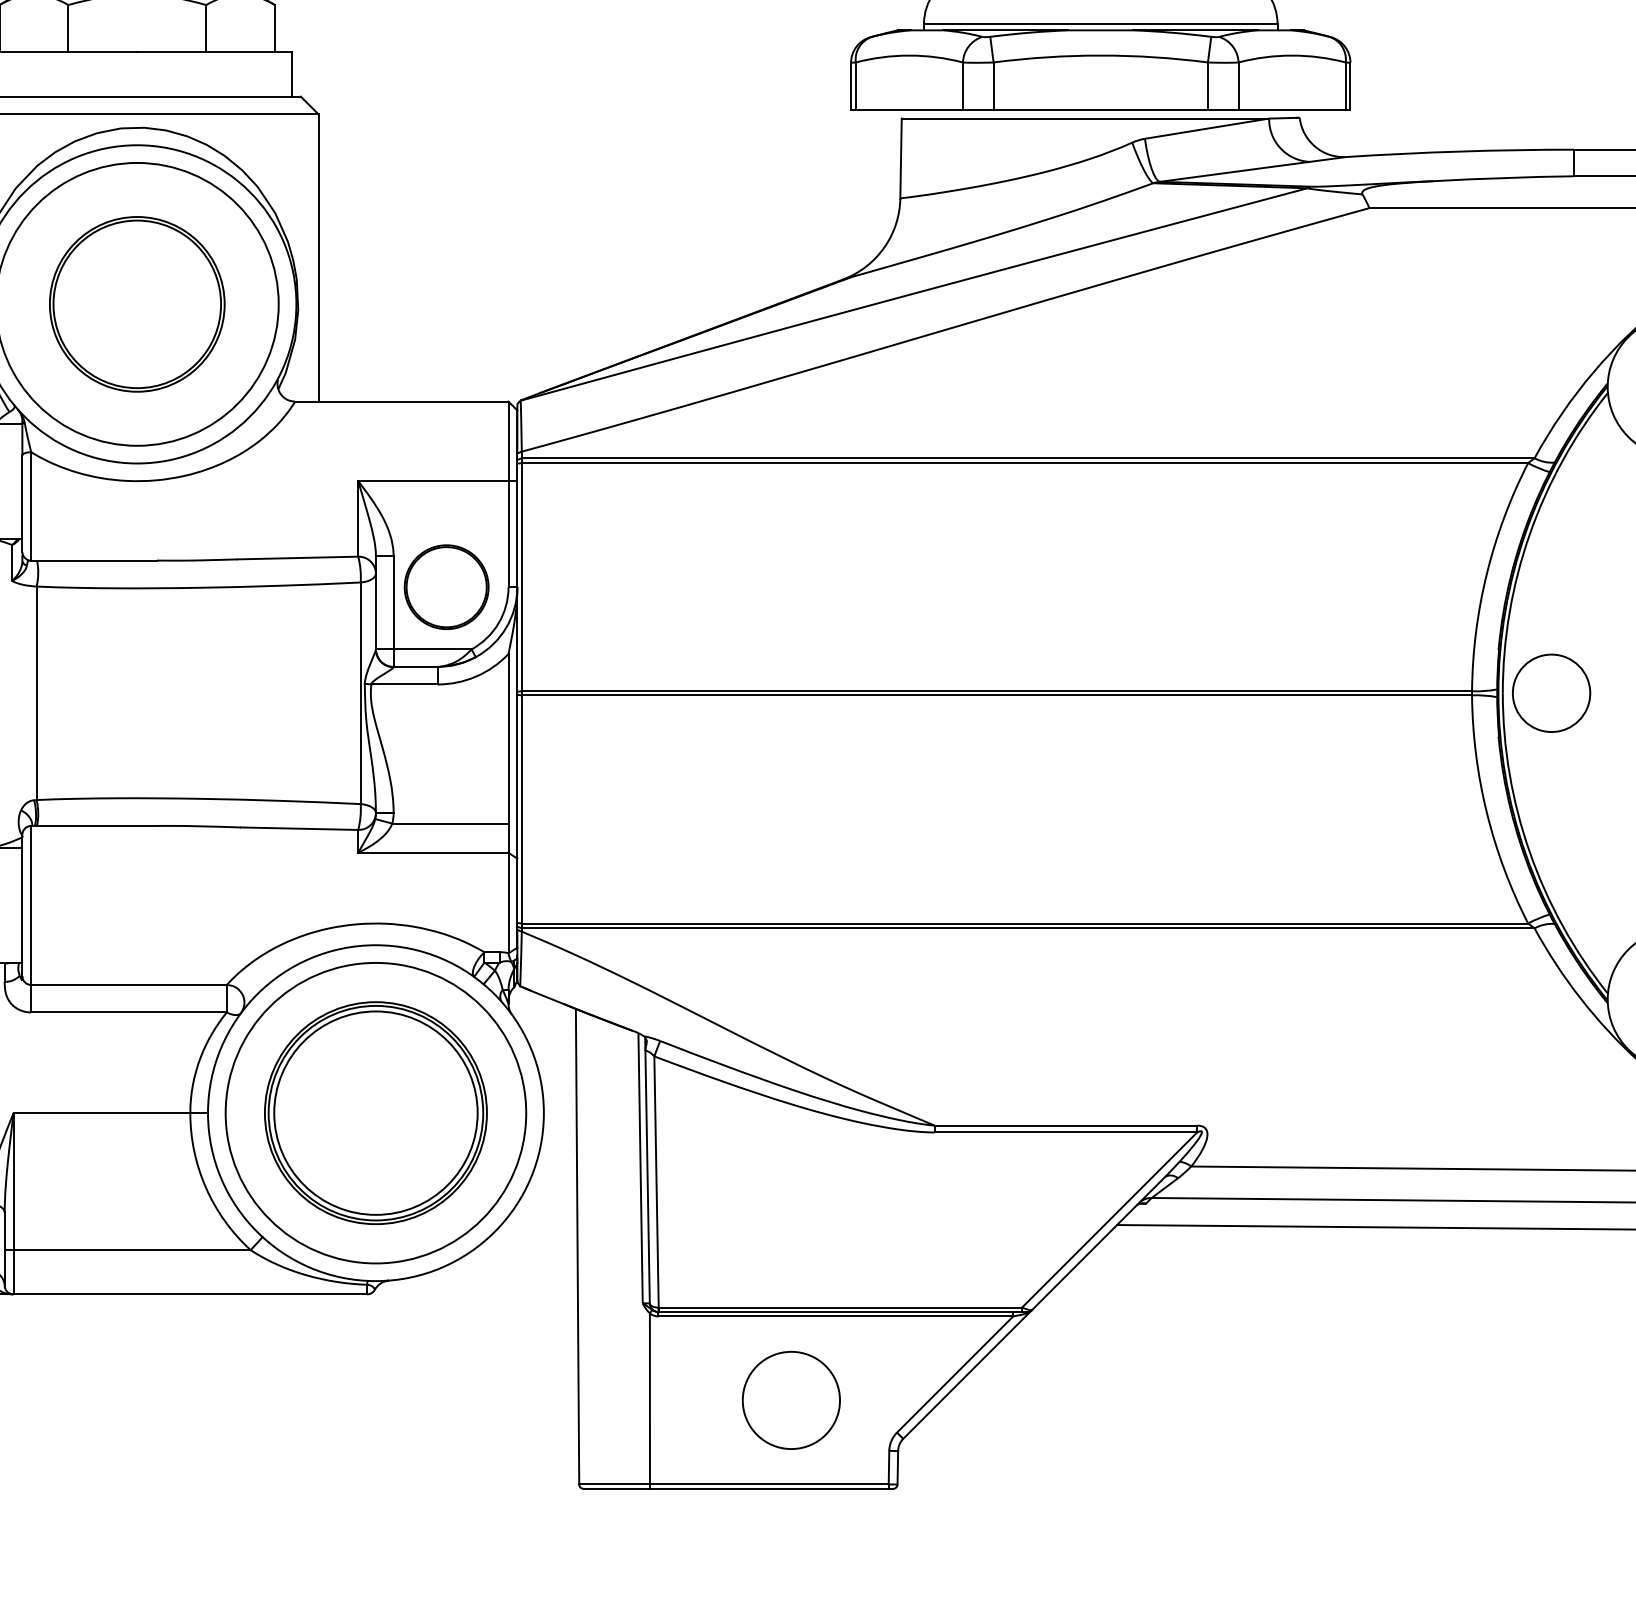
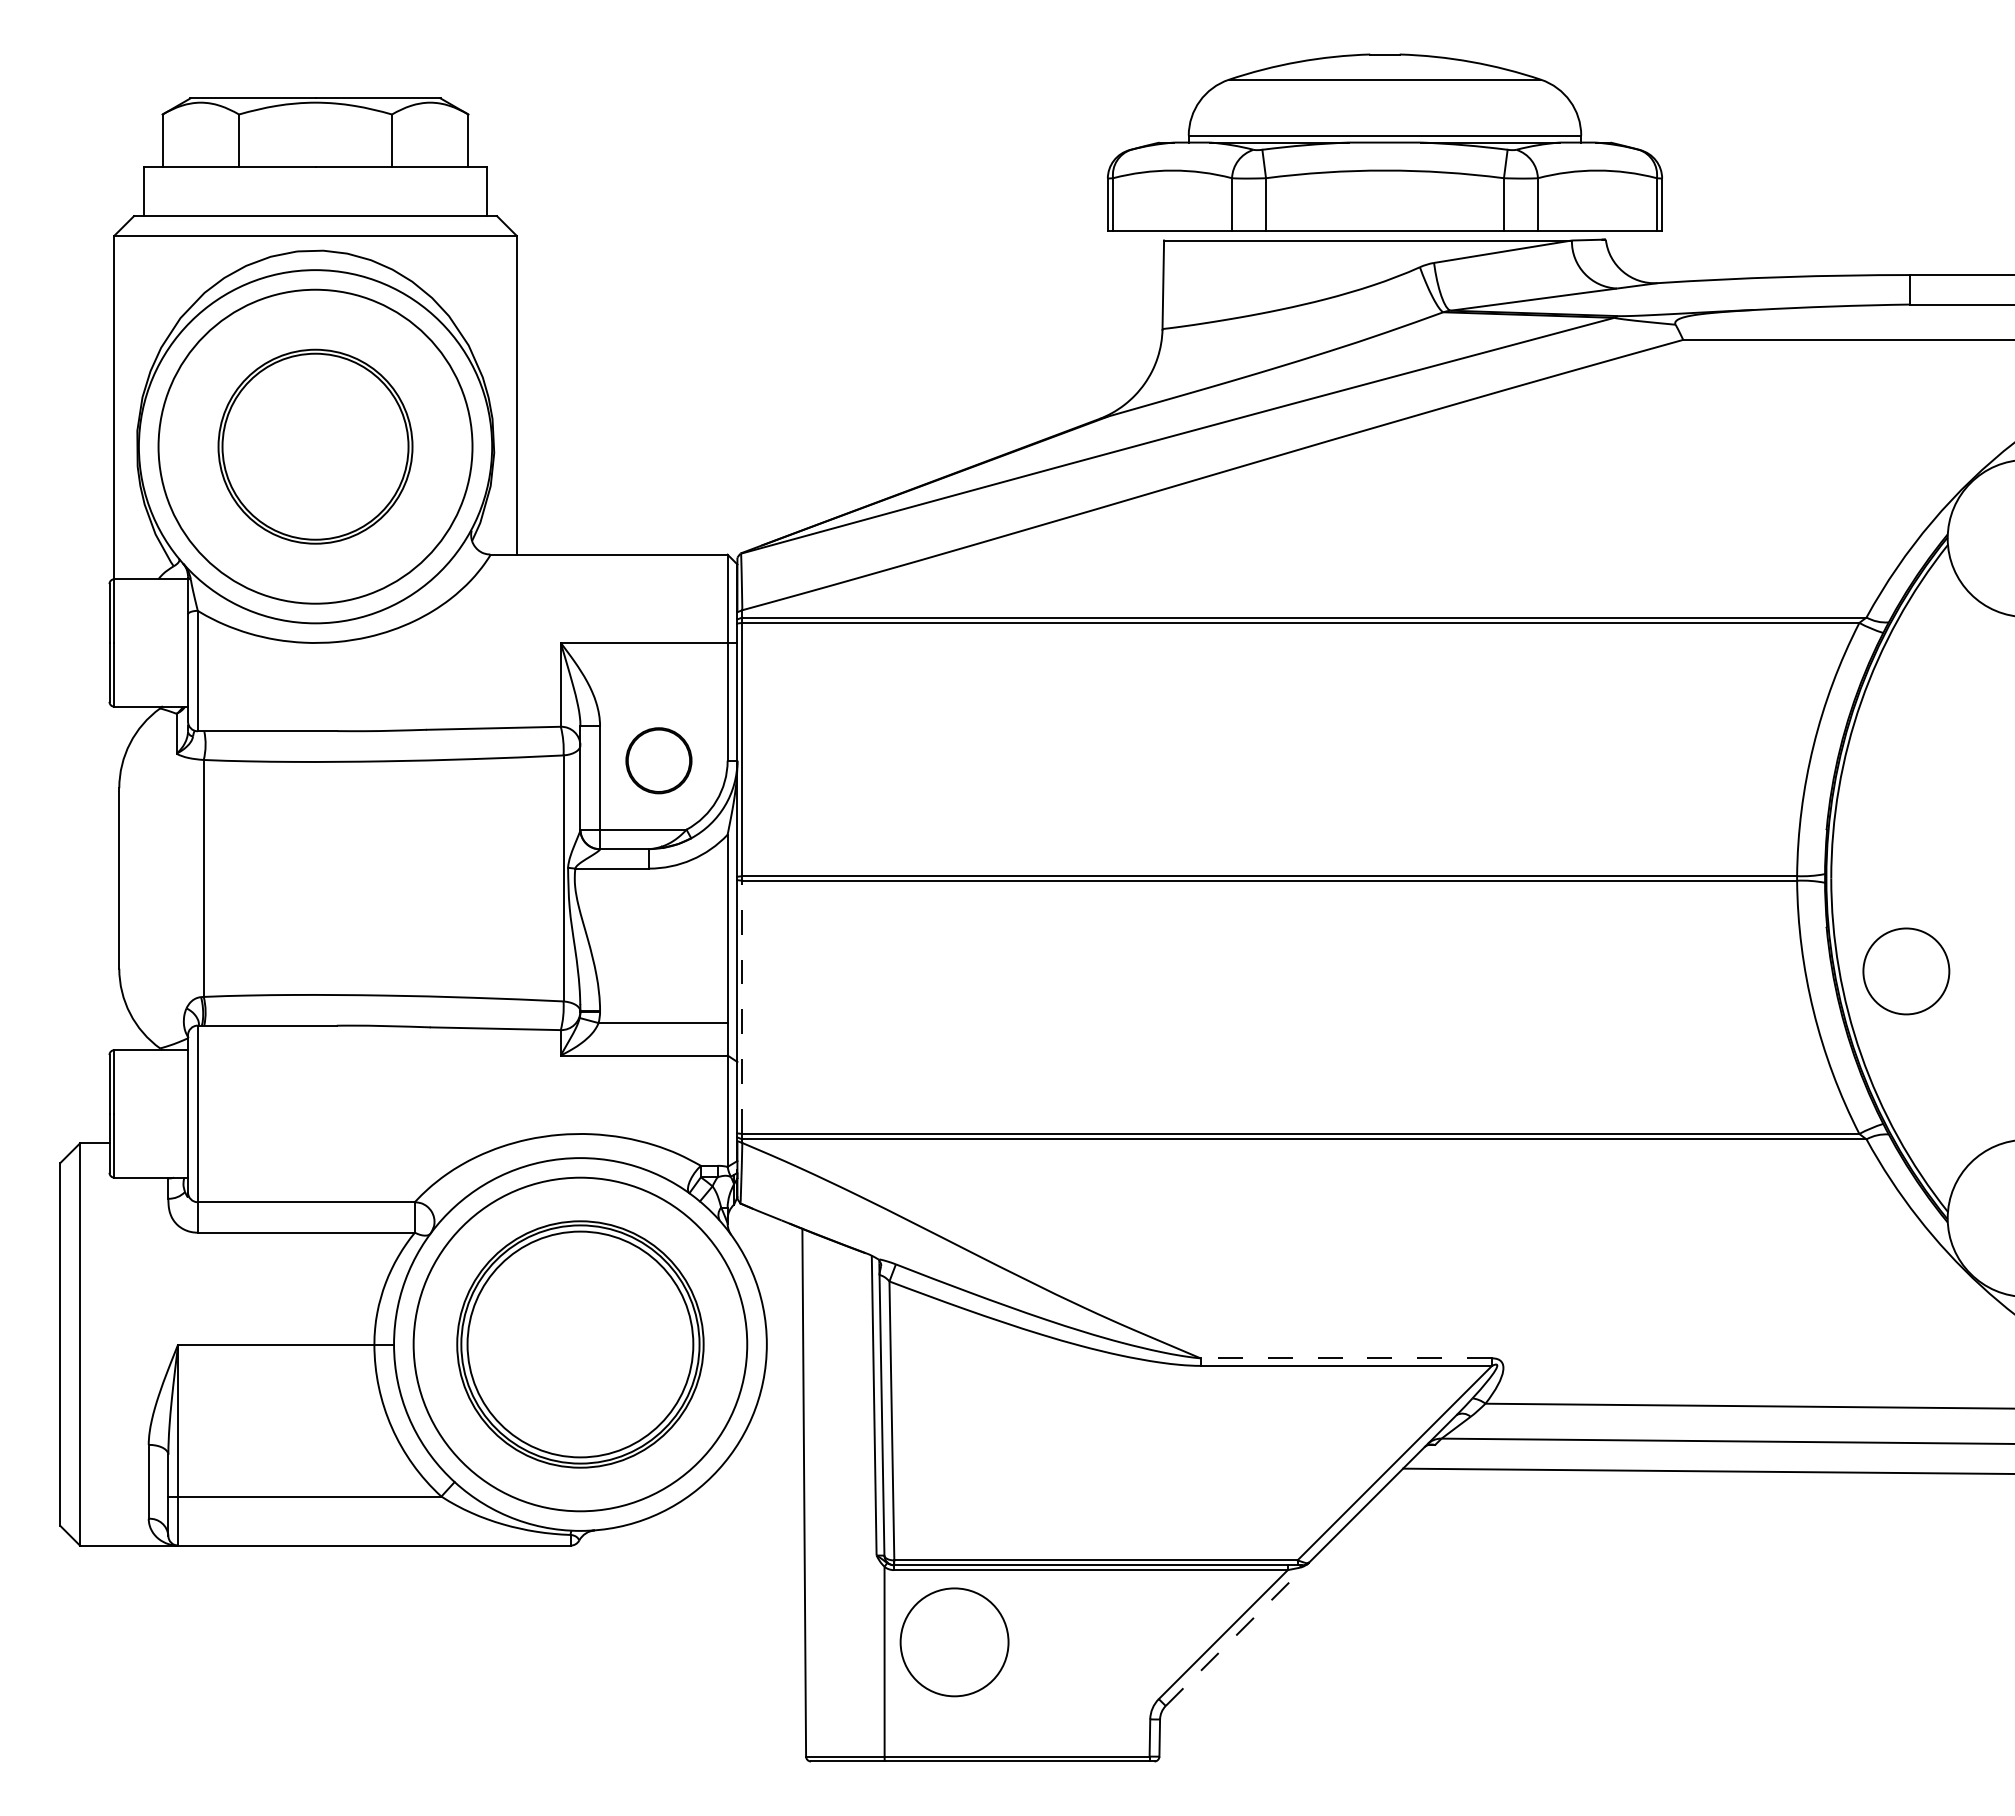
part: (446, 587) -> (658, 760), size x0.7
circle: (1551, 693) -> (1906, 971), moved
line: (521, 809) -> (742, 1007), solid -> dashed
line: (1066, 1125) -> (1346, 1358), solid -> dashed
line: (967, 1374) -> (1237, 1634), solid -> dashed
circle: (791, 1400) -> (954, 1642), moved

